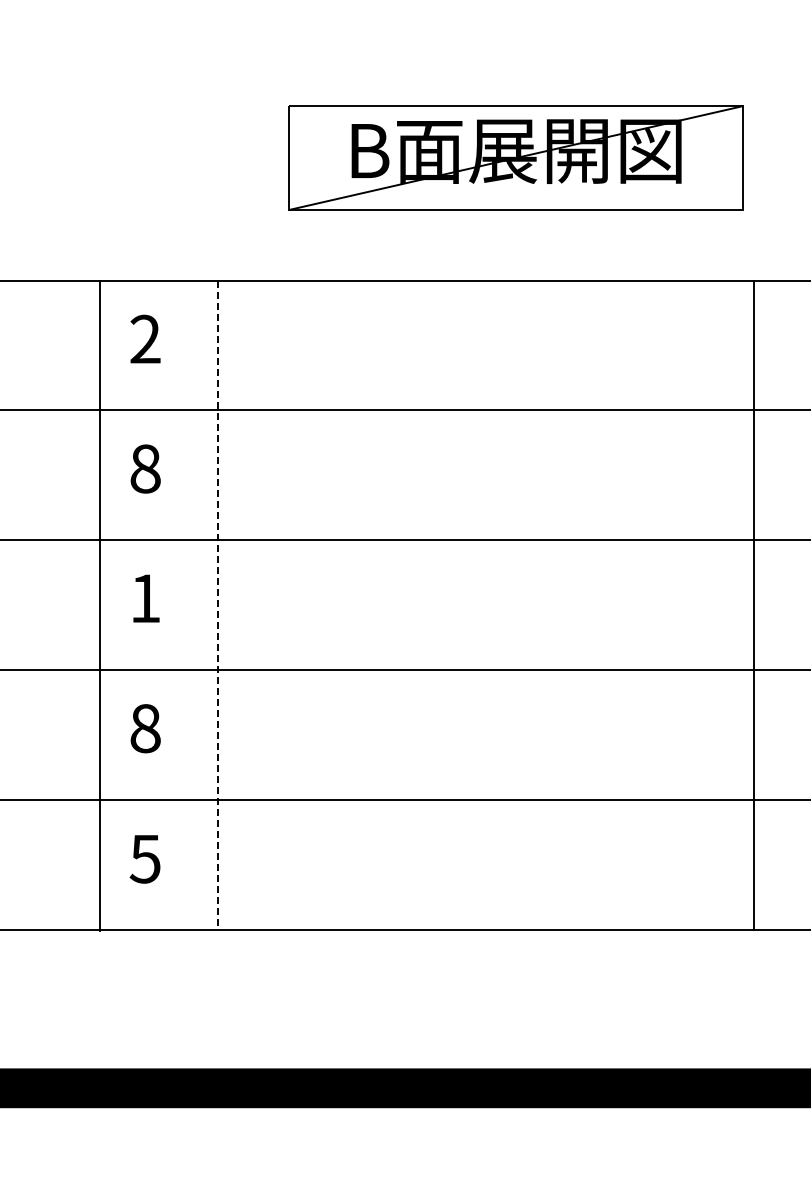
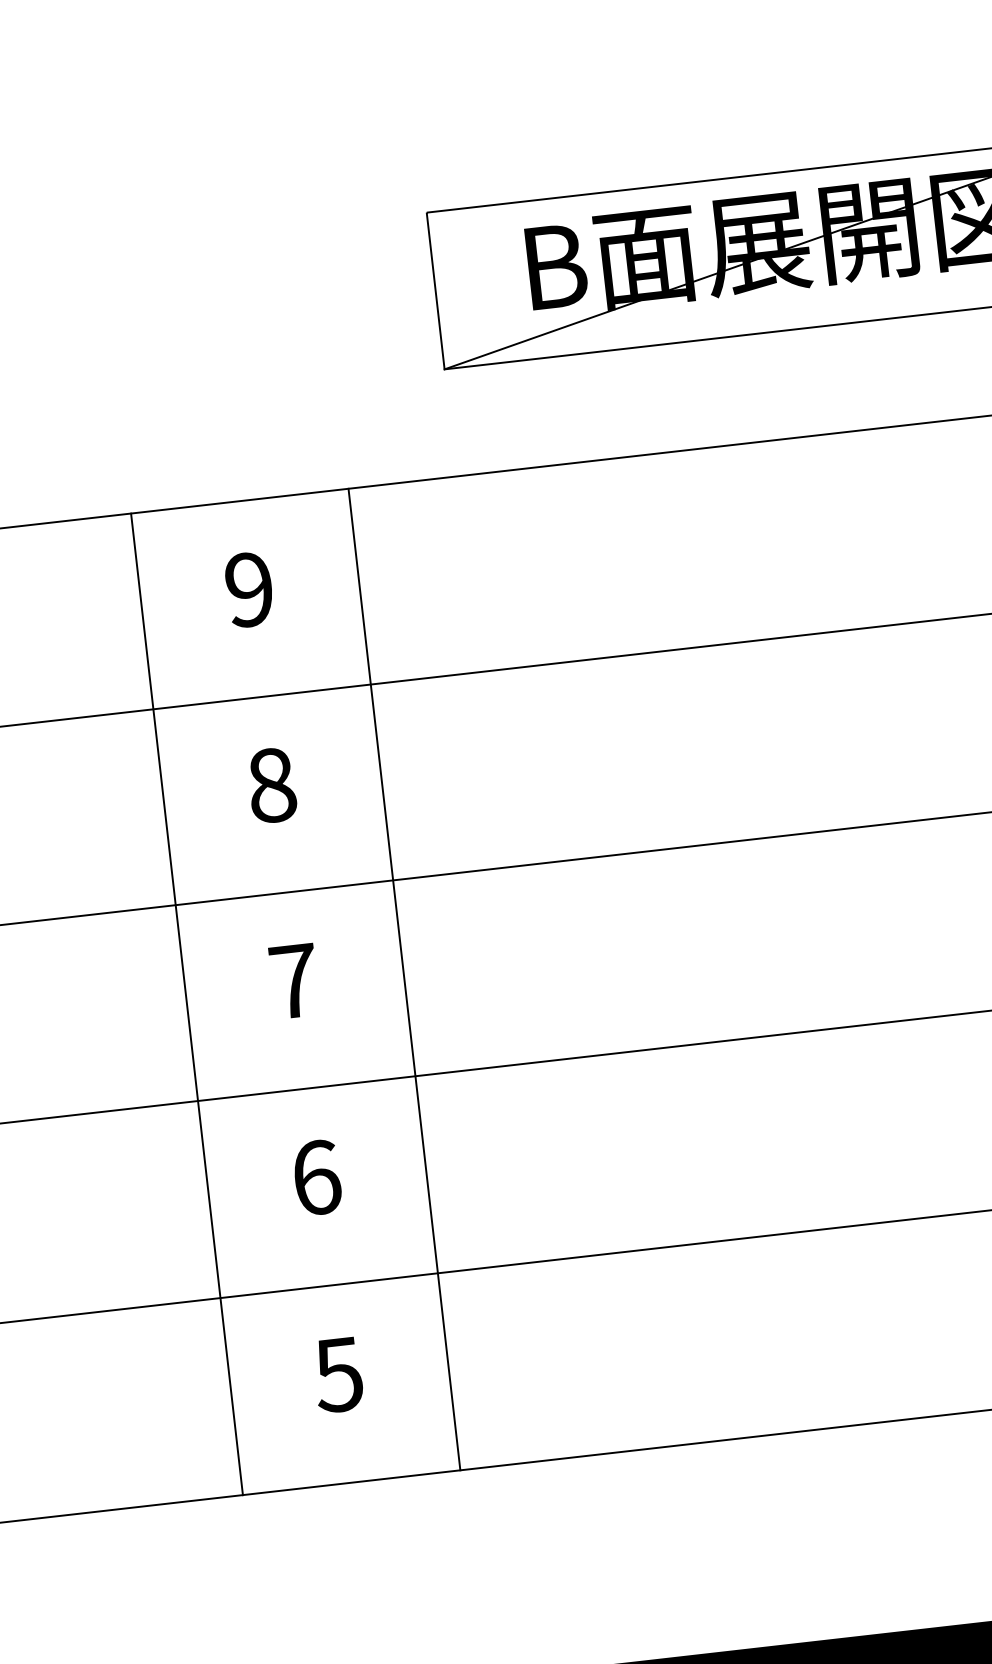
text: (145, 339) -> (249, 589), 2 -> 9
text: (145, 598) -> (294, 981), 1 -> 7
line: (99, 605) -> (186, 1004), moved
line: (217, 605) -> (404, 979), dashed -> solid
text: (145, 728) -> (316, 1177), 8 -> 6

